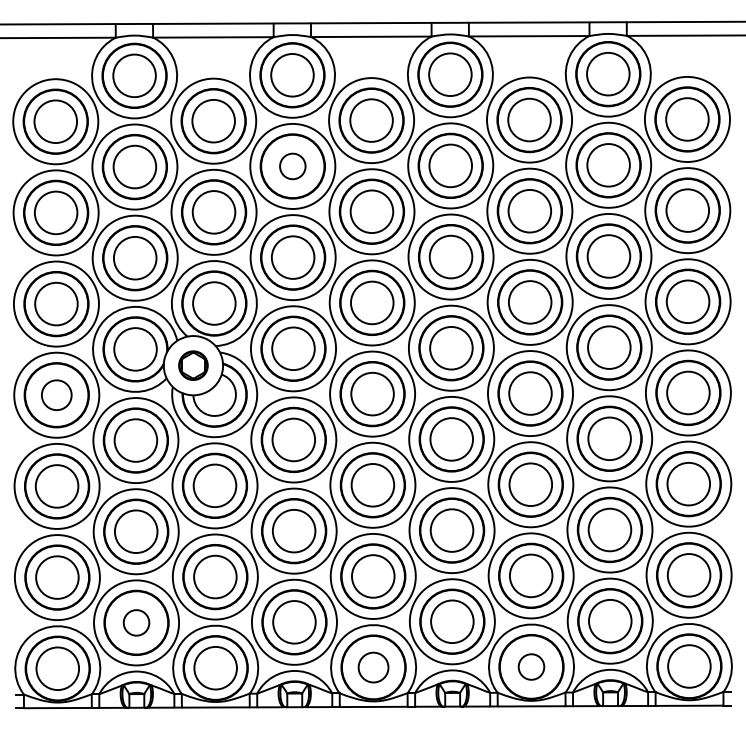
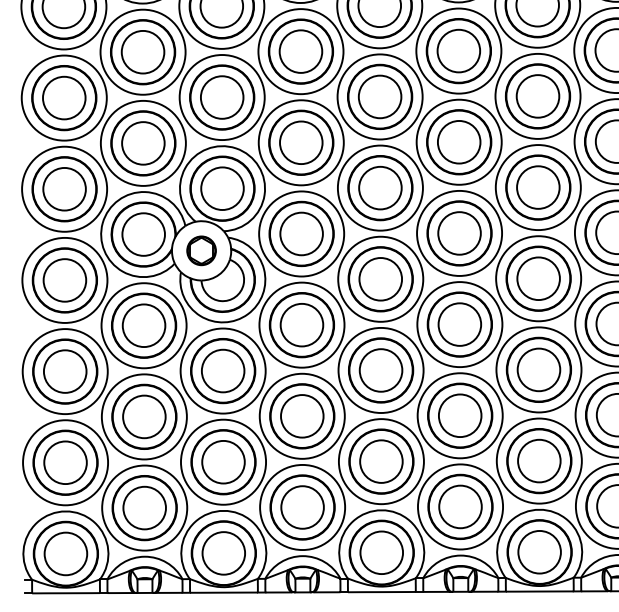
circle: (292, 166) -> (300, 51), size x1.67
circle: (56, 394) -> (64, 279), size x1.43
circle: (136, 622) -> (144, 507), size x1.67
circle: (531, 666) -> (539, 551), size x1.67
circle: (373, 667) -> (381, 552), size x1.43

